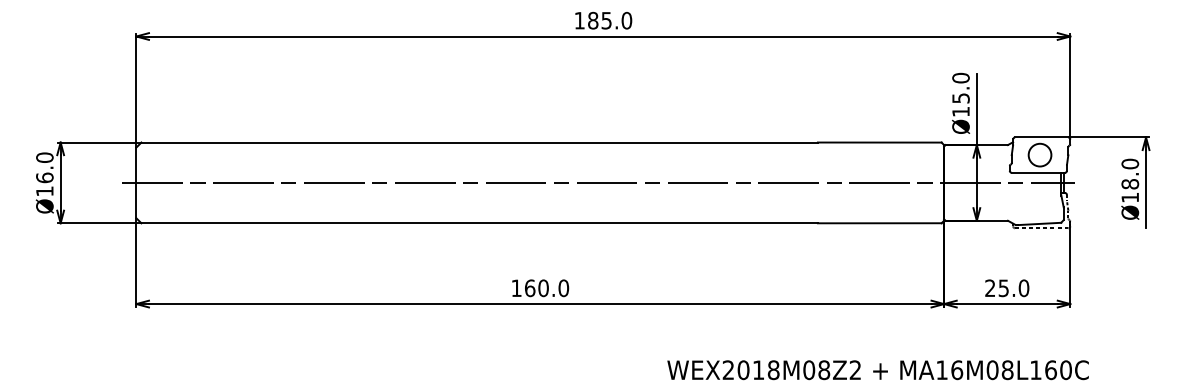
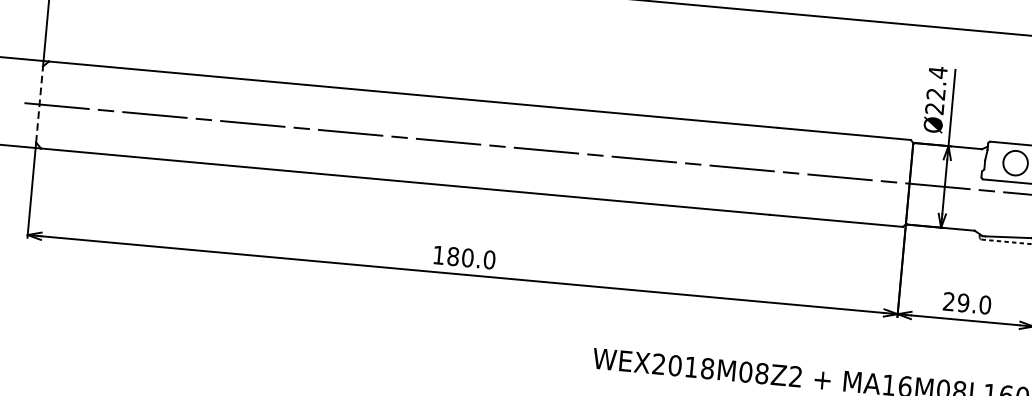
text: (960, 94) -> (935, 90), Ø15.0 -> Ø22.4
line: (136, 182) -> (39, 104), solid -> dashed
text: (529, 287) -> (452, 255), 160.0 -> 180.0
text: (1003, 287) -> (963, 302), 25.0 -> 29.0

